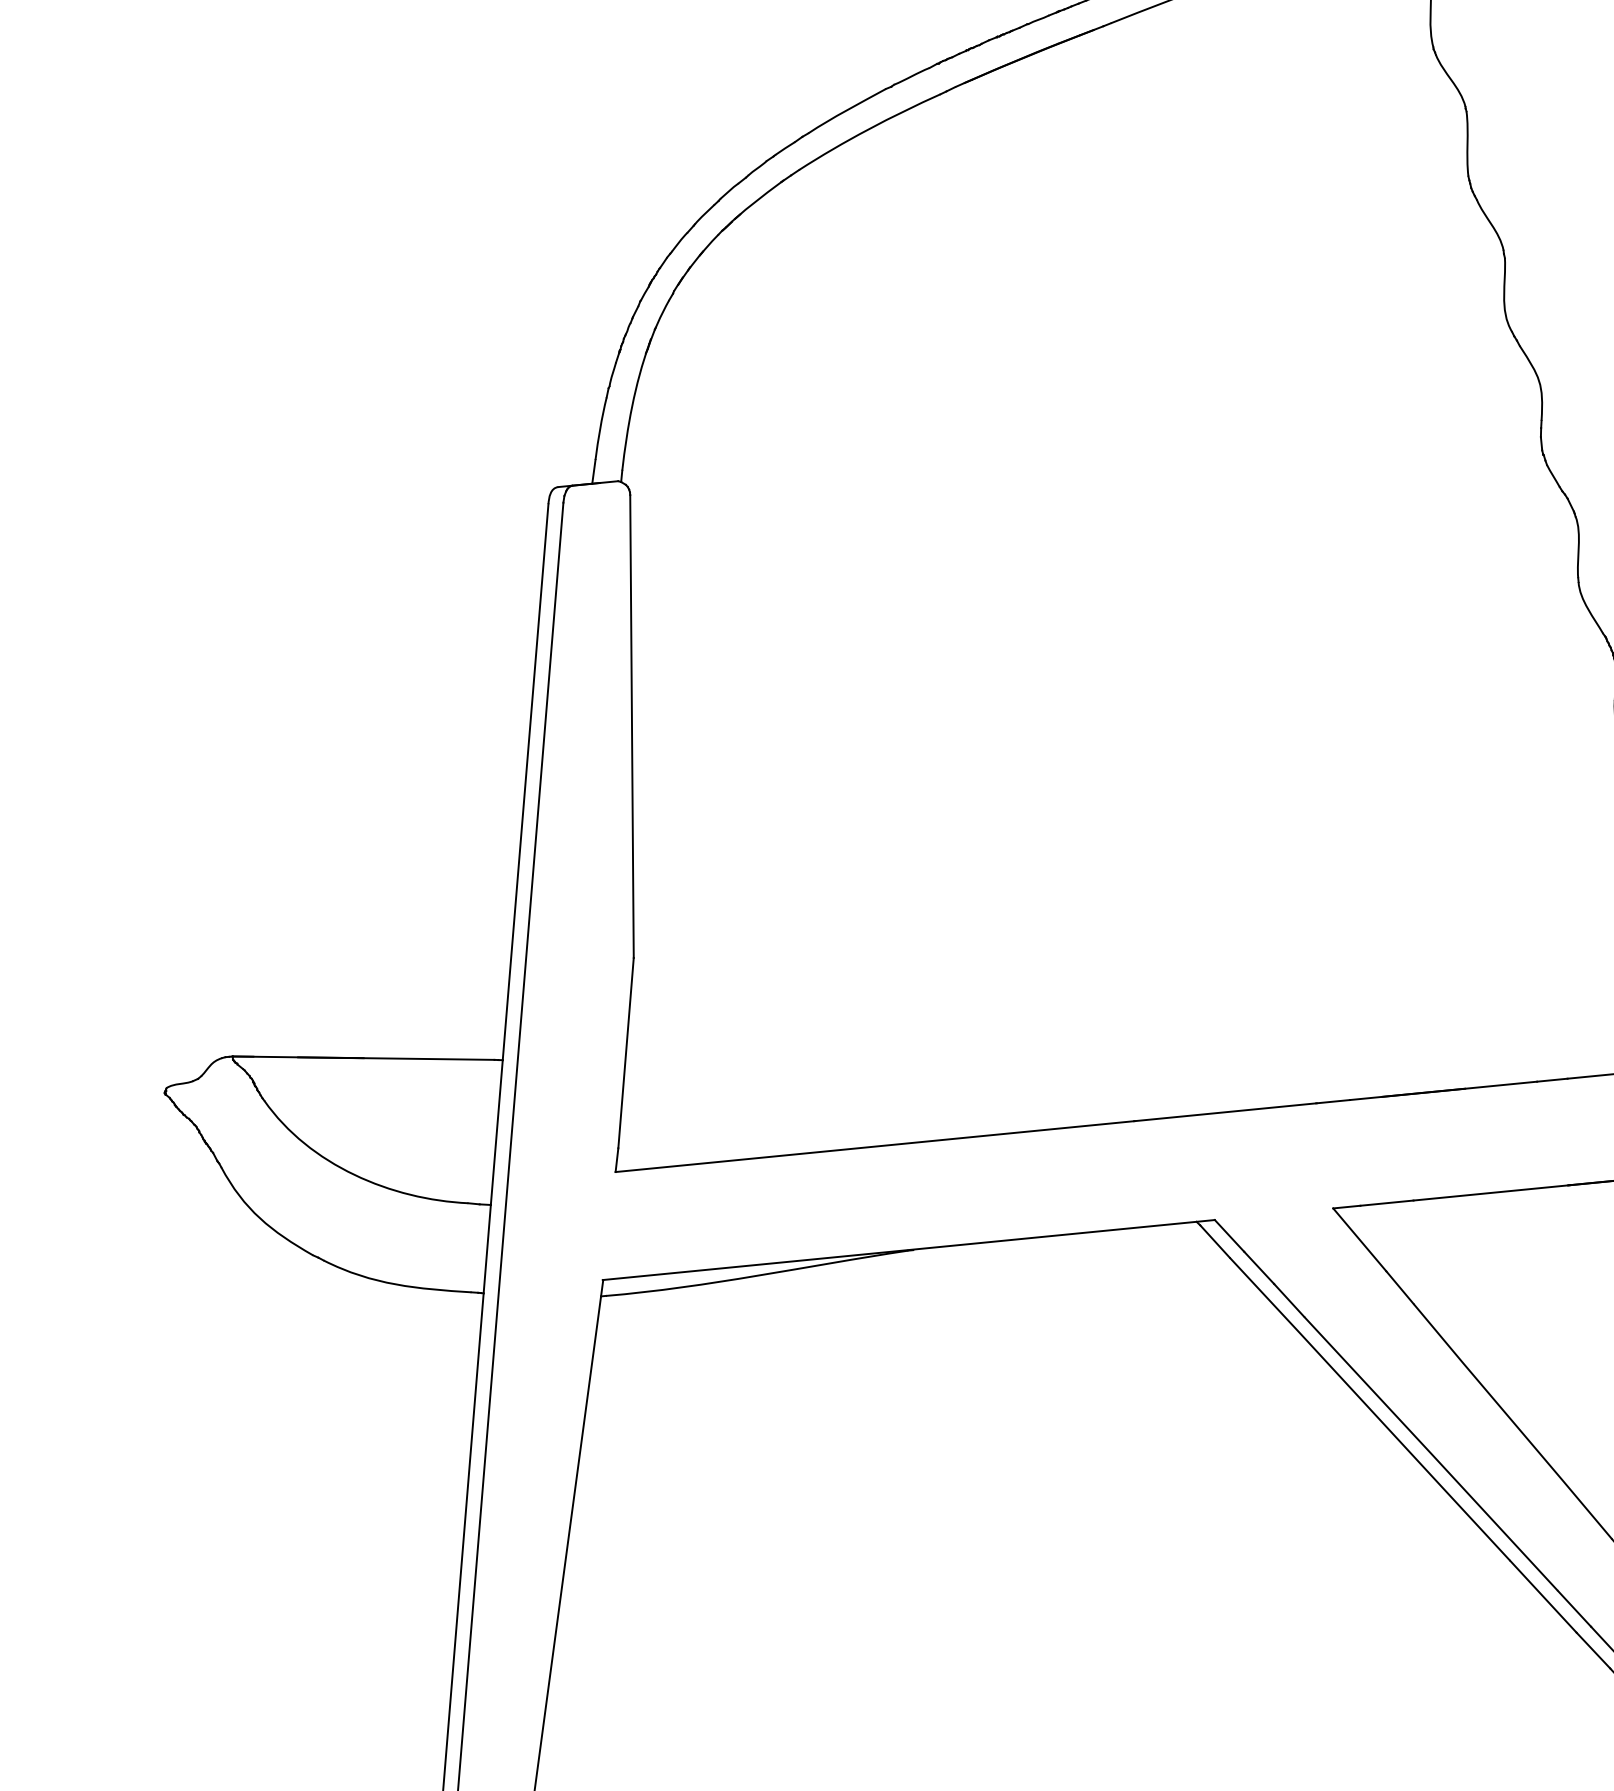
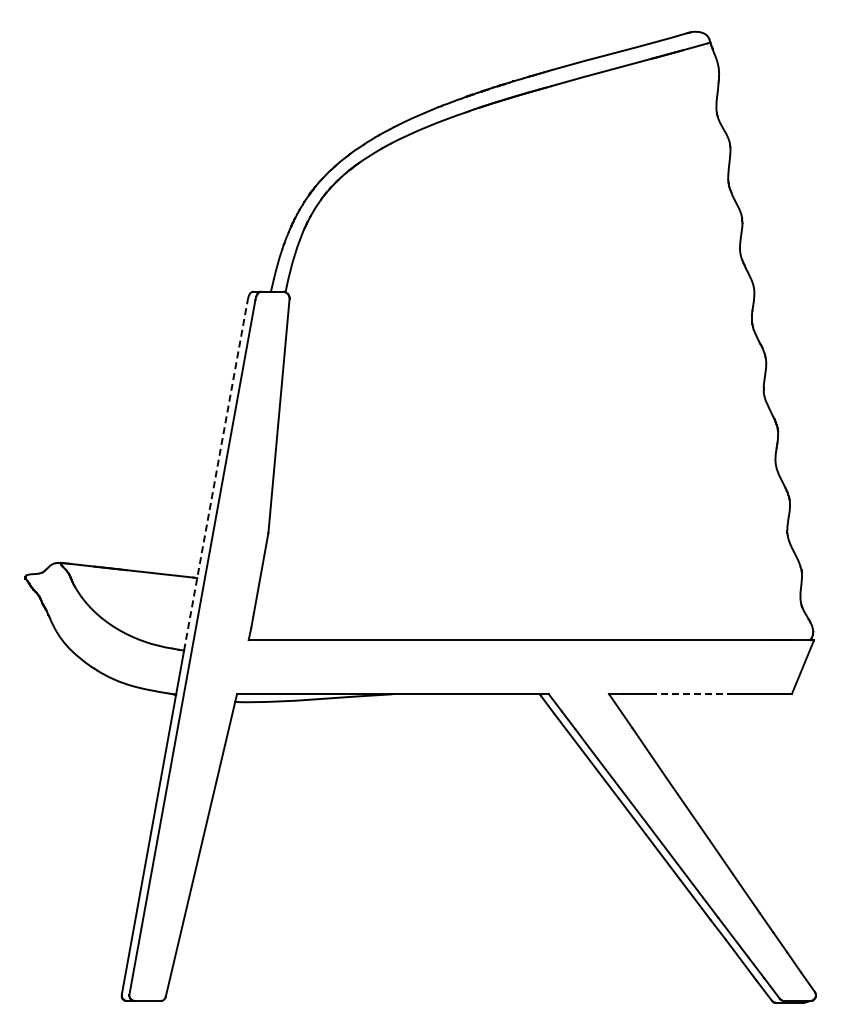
line: (520, 853) -> (216, 474), solid -> dashed
line: (1491, 1193) -> (689, 694), solid -> dashed

